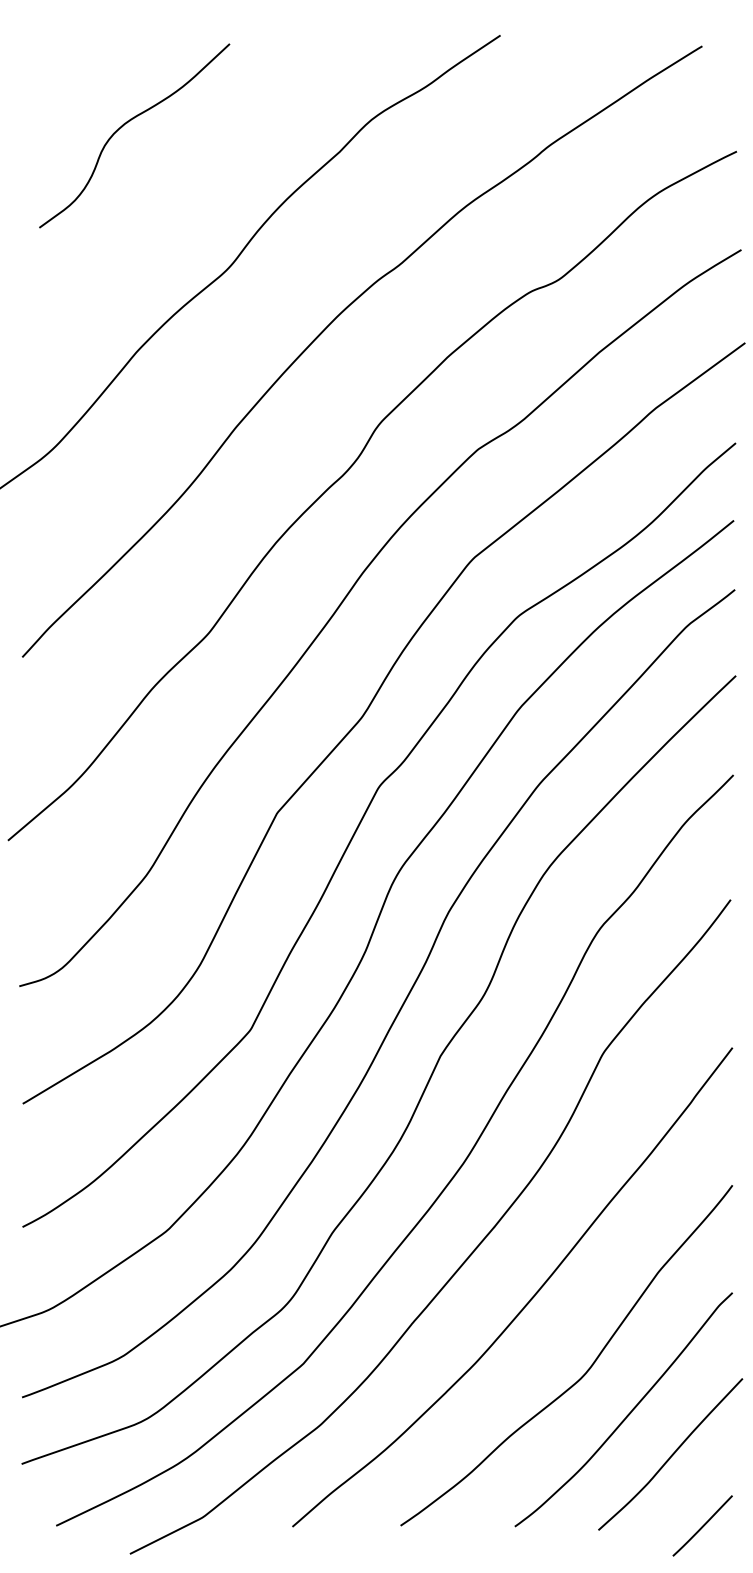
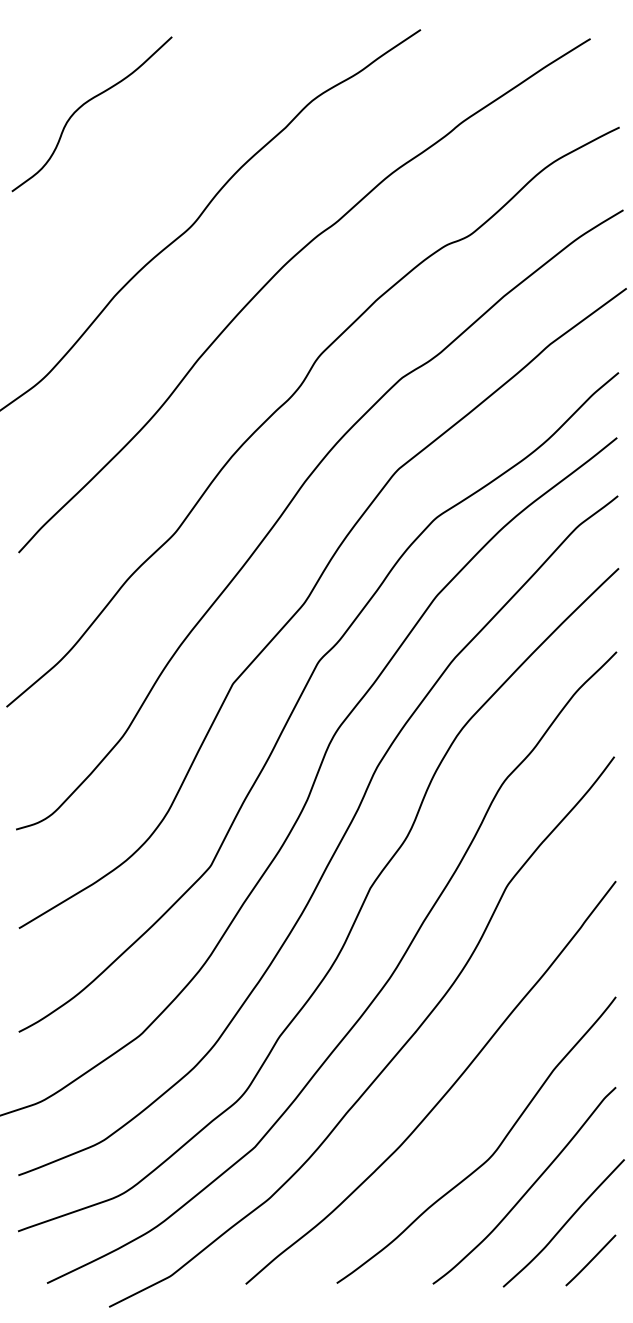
curve: (126, 124) -> (85, 104), moved
line: (702, 1525) -> (590, 1260), moved

